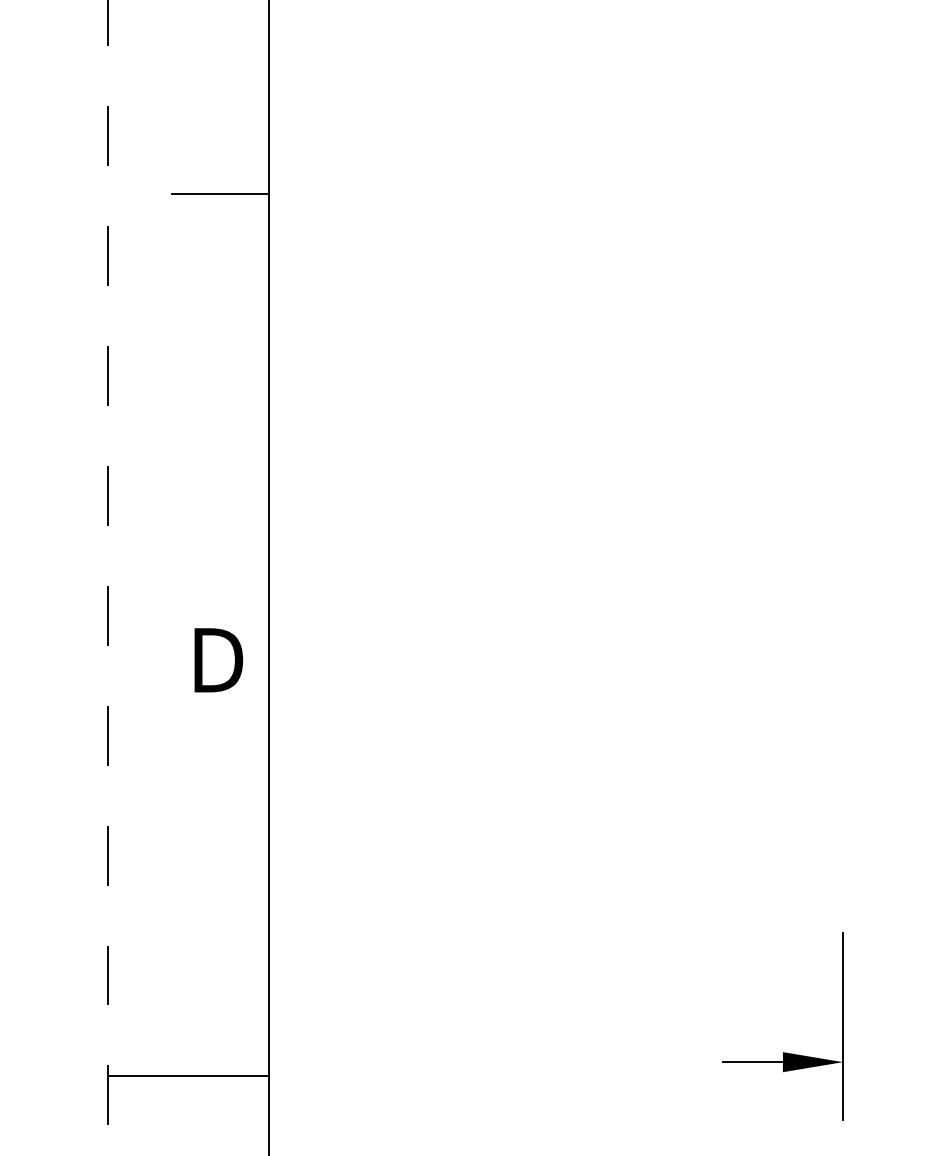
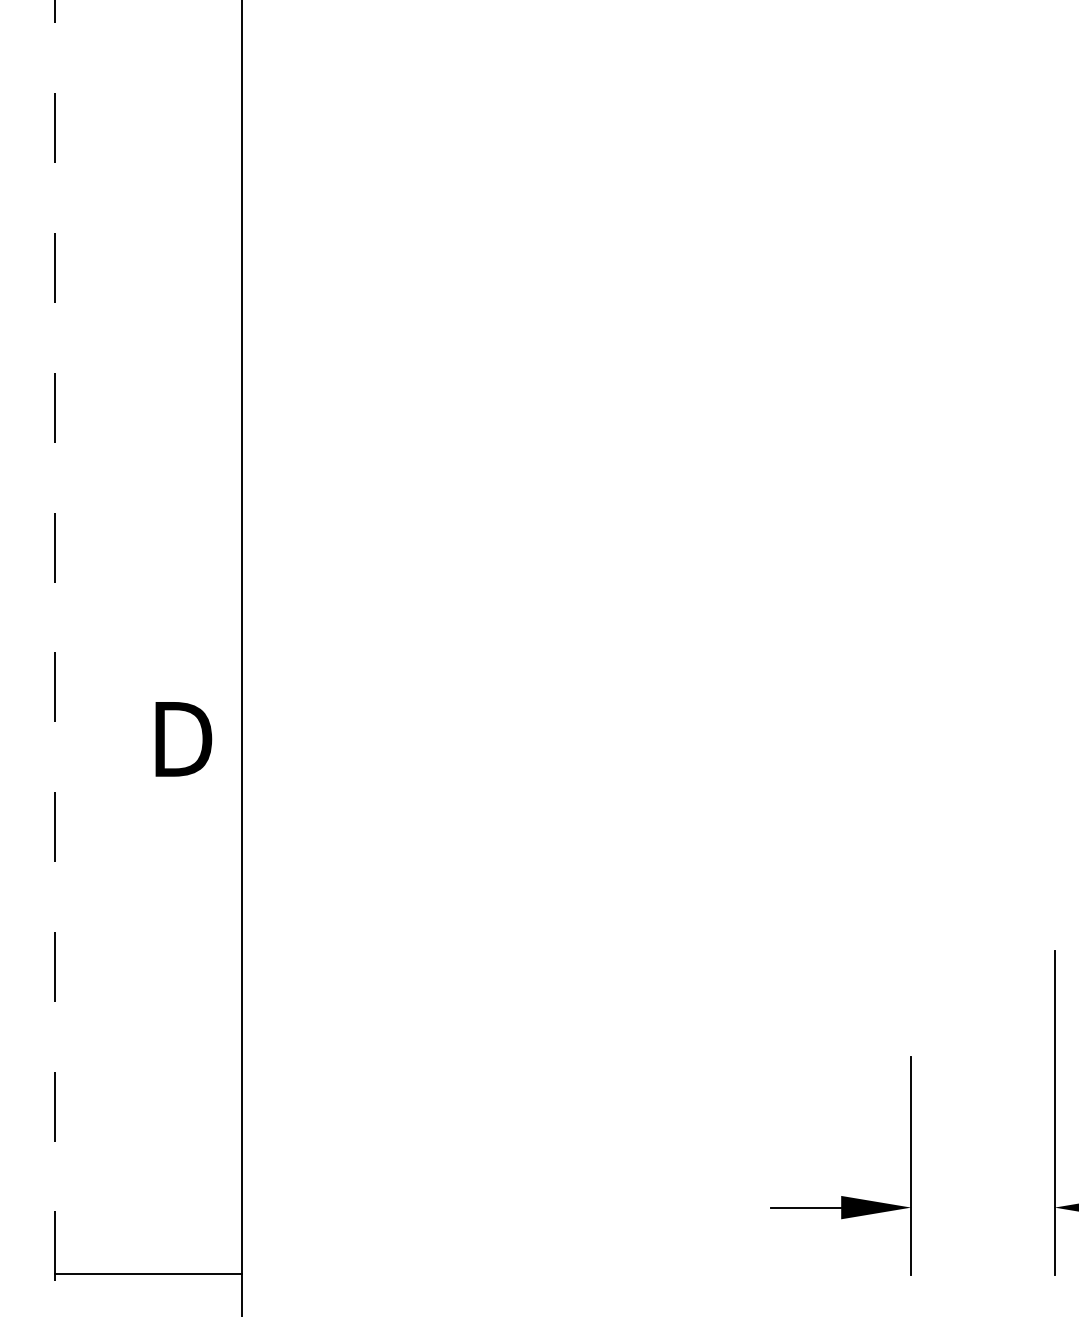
line: (220, 194) -> (185, 196), removed
line: (188, 1076) -> (148, 1274), moved

